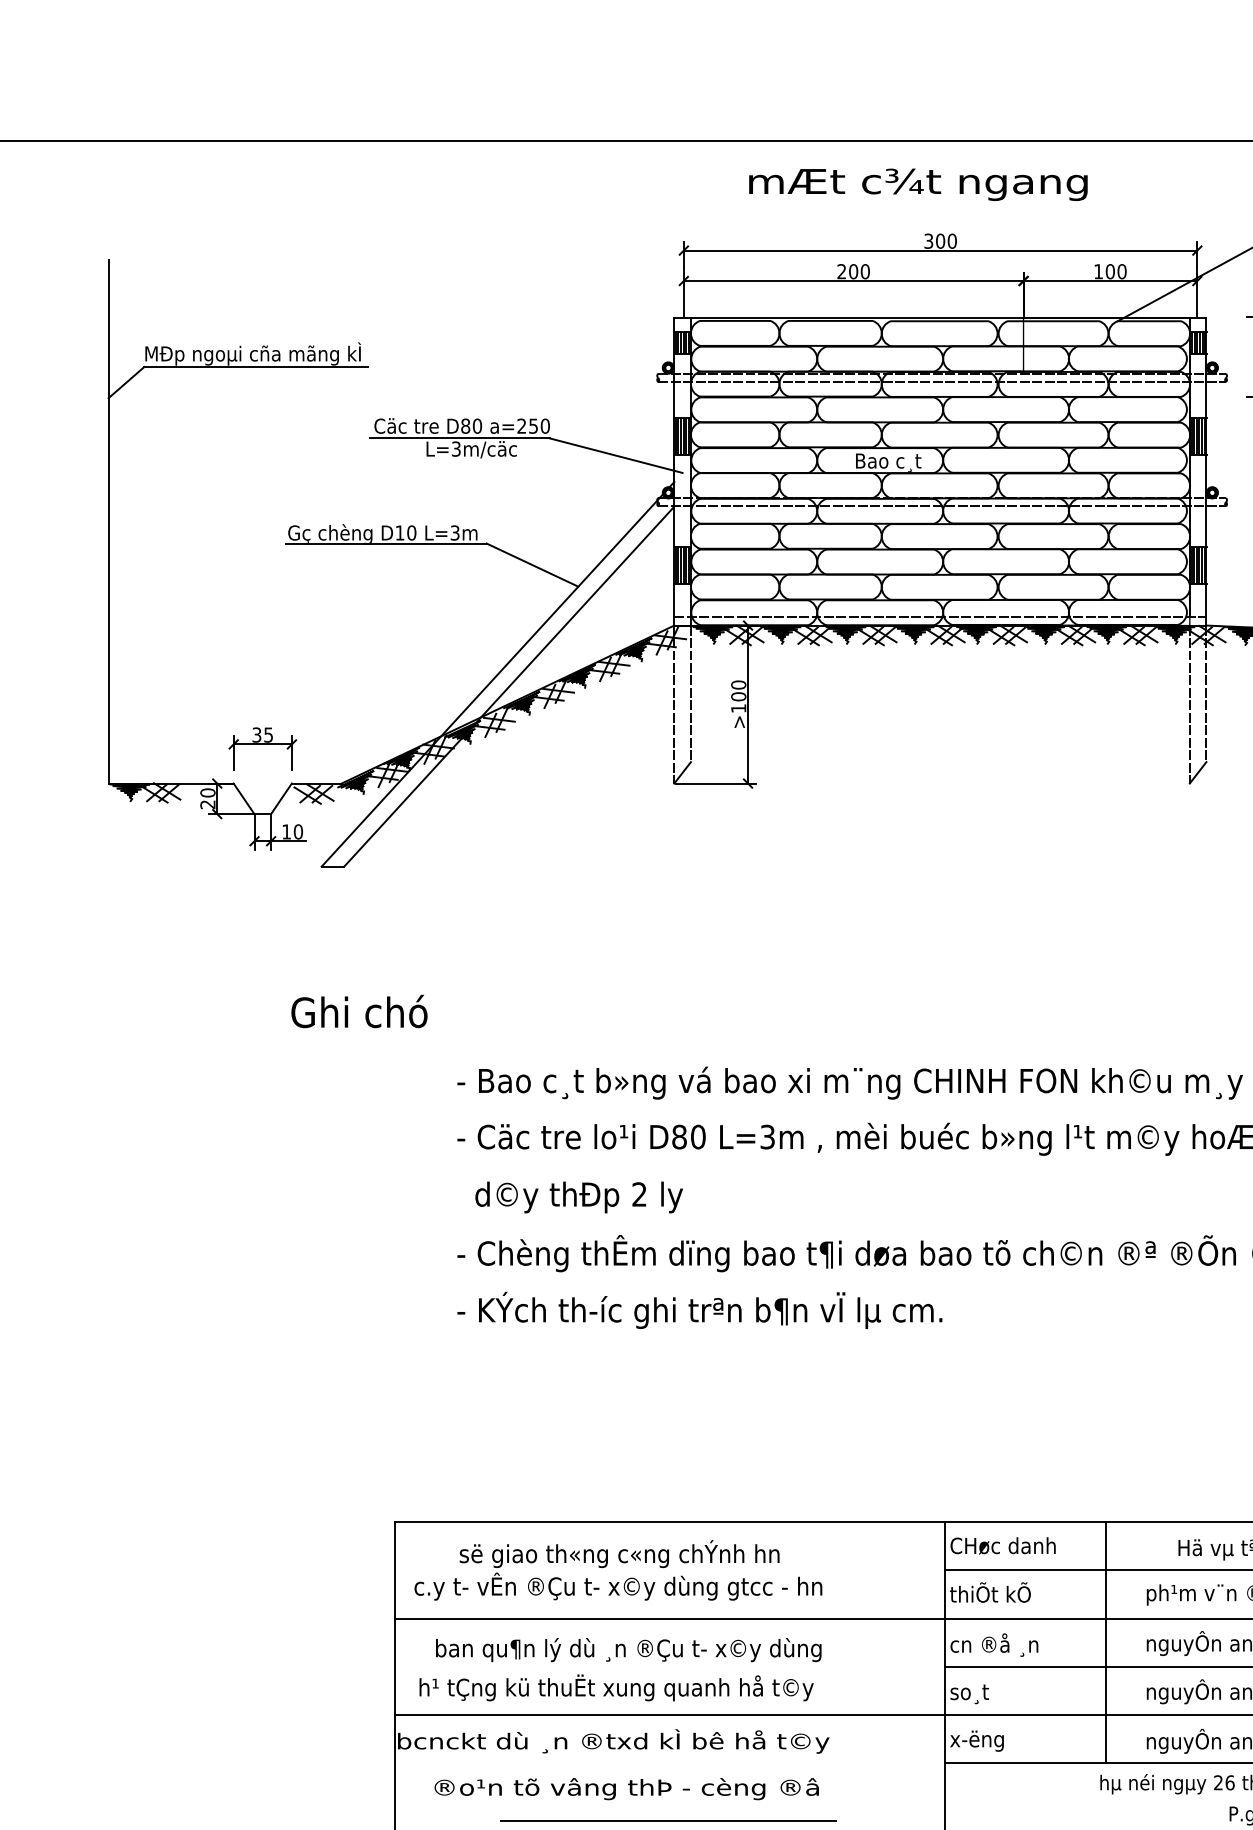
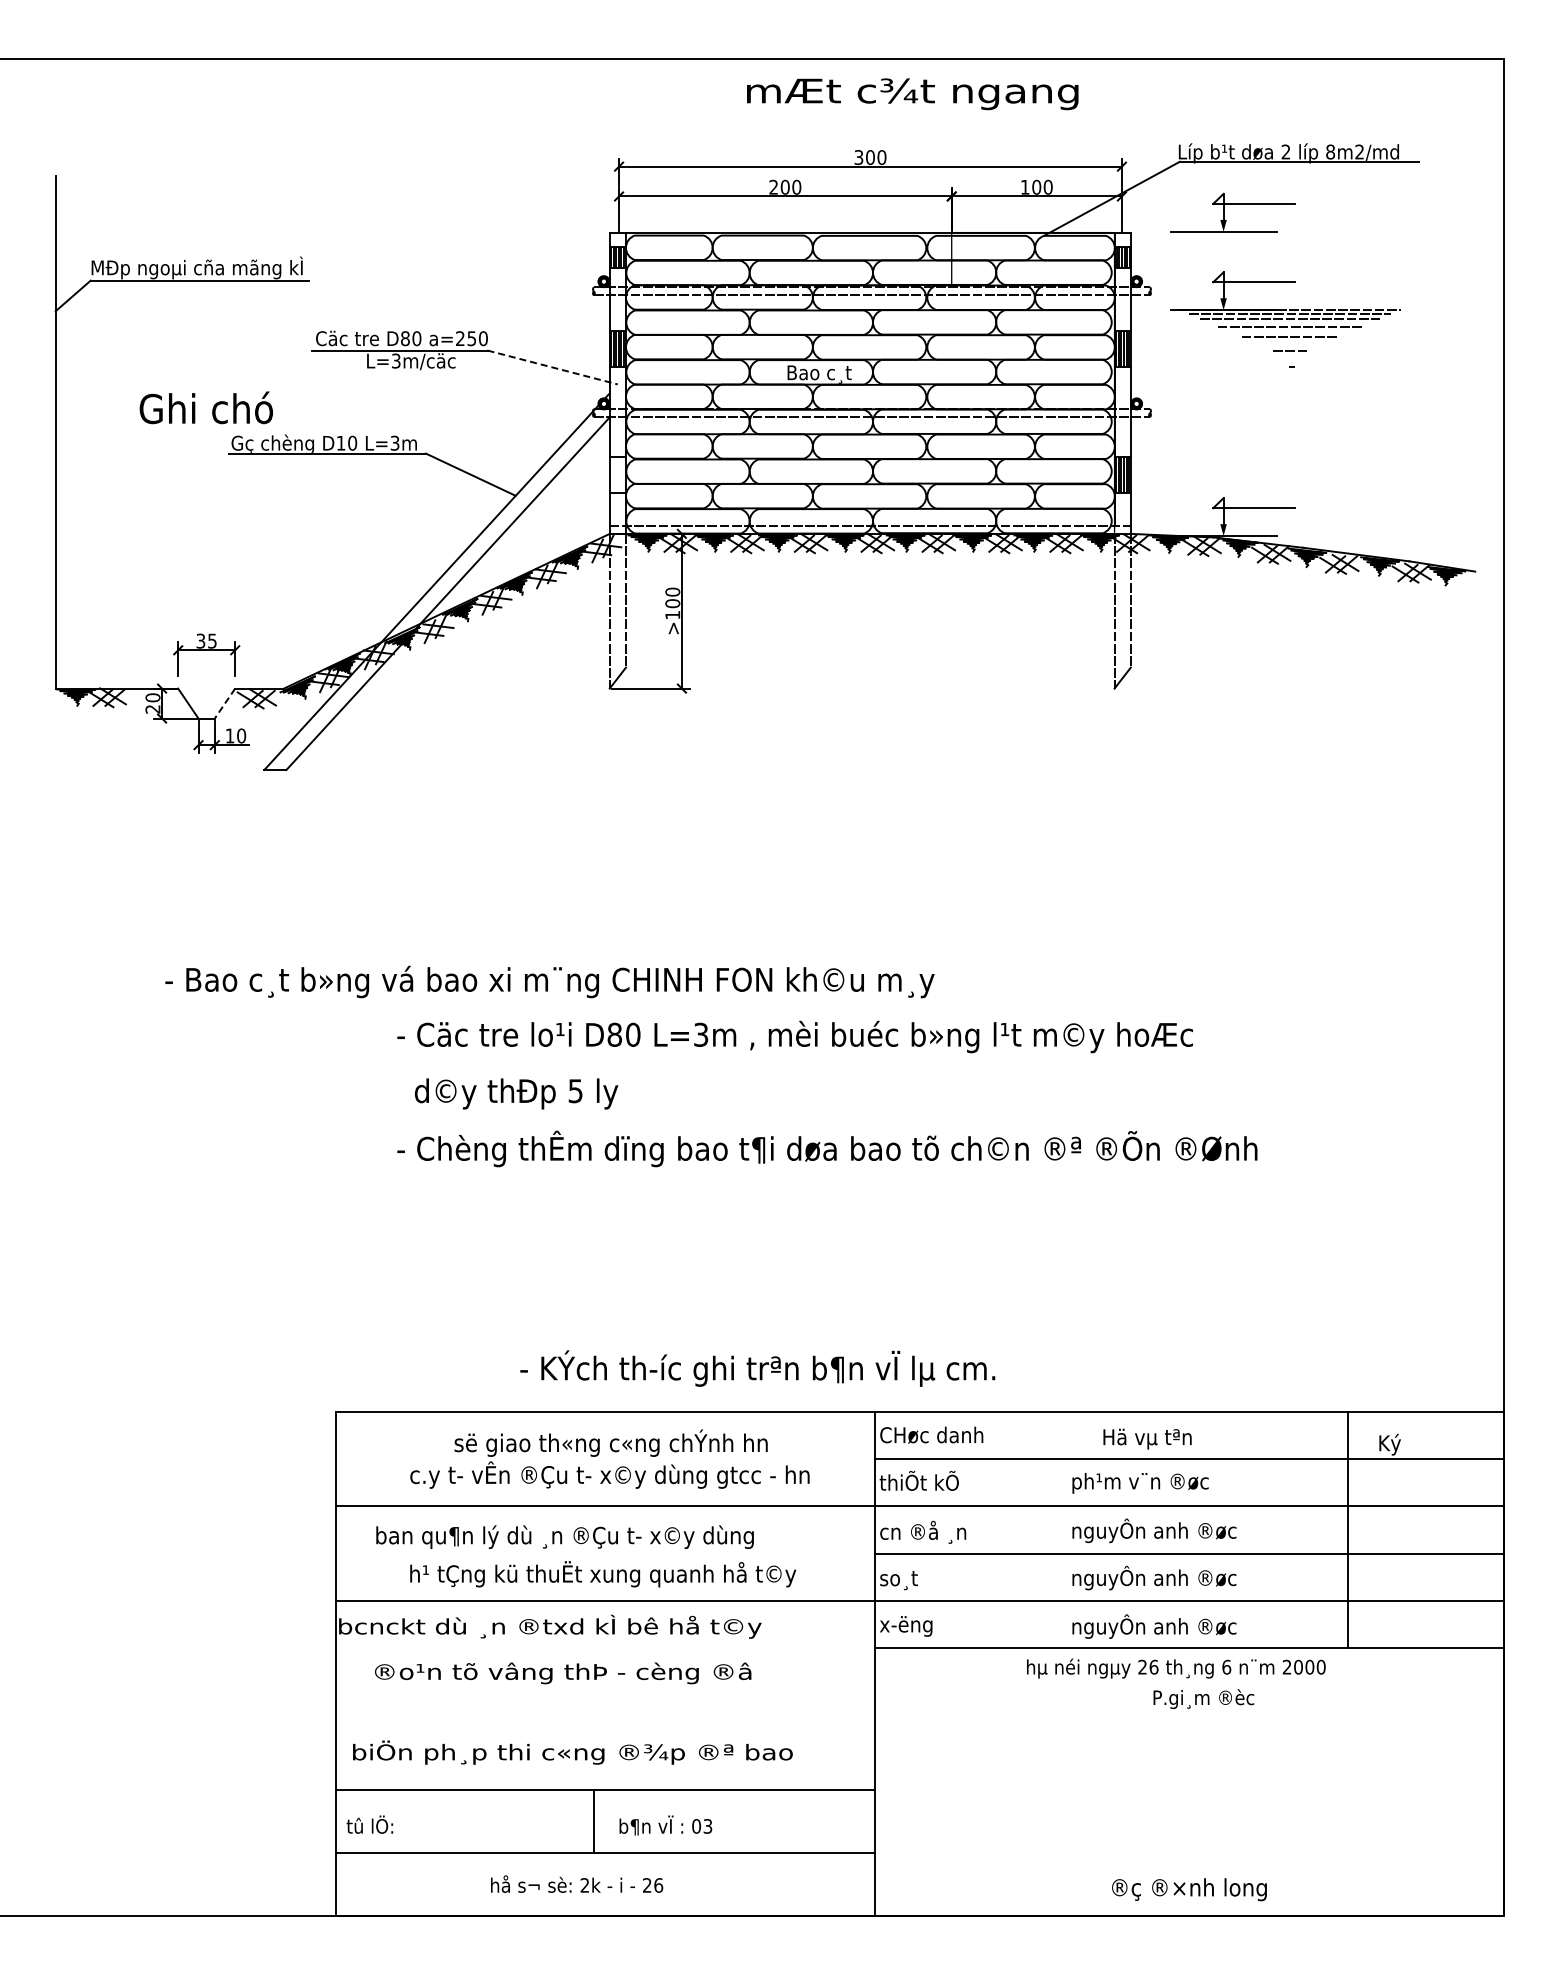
text: (918, 185) -> (912, 94), moved
line: (616, 455) -> (553, 367), solid -> dashed
hatch: (682, 564) -> (617, 474), removed
line: (280, 799) -> (224, 704), solid -> dashed
text: (358, 1011) -> (205, 407), moved
text: (849, 1082) -> (549, 981), moved
text: (639, 1194) -> (575, 1091), 2 -> 5
text: (699, 1310) -> (757, 1368), moved
text: (617, 1569) -> (609, 1458), moved
line: (1106, 1642) -> (1032, 1529), removed
text: (616, 1688) -> (603, 1574), moved
line: (667, 1820) -> (603, 1704), removed

